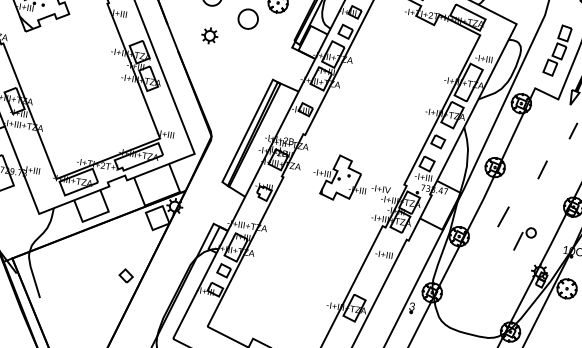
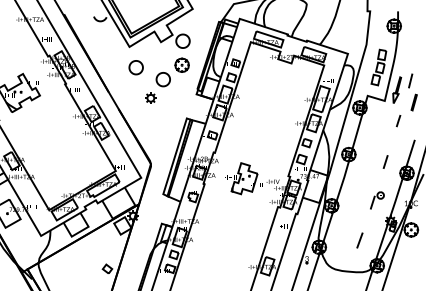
part: (209, 34) -> (150, 97), moved
line: (542, 169) -> (385, 161), moved
line: (502, 216) -> (359, 240), moved

